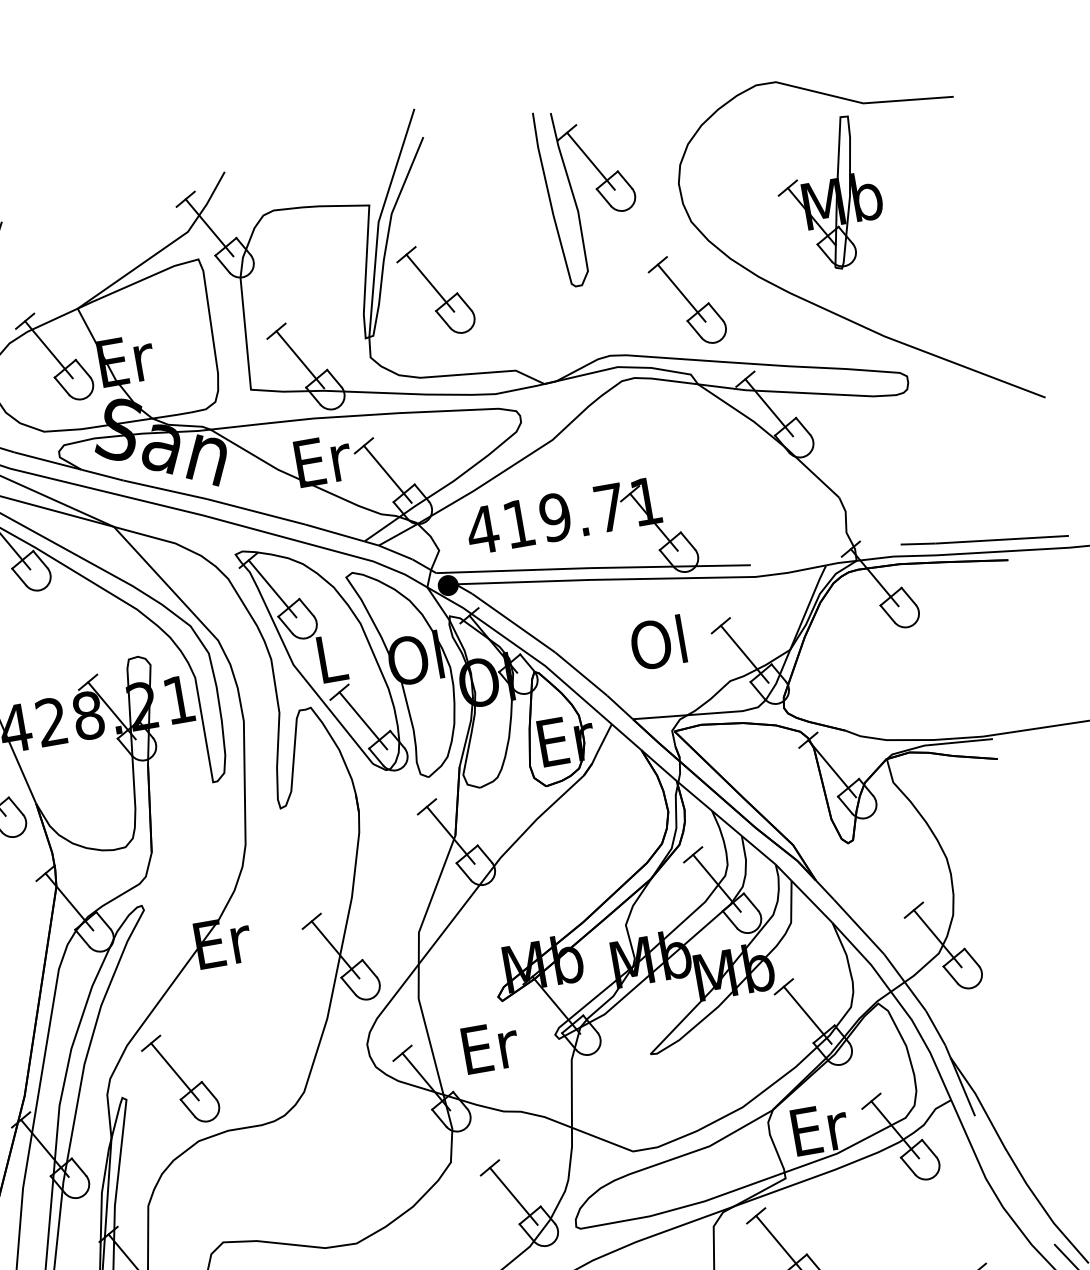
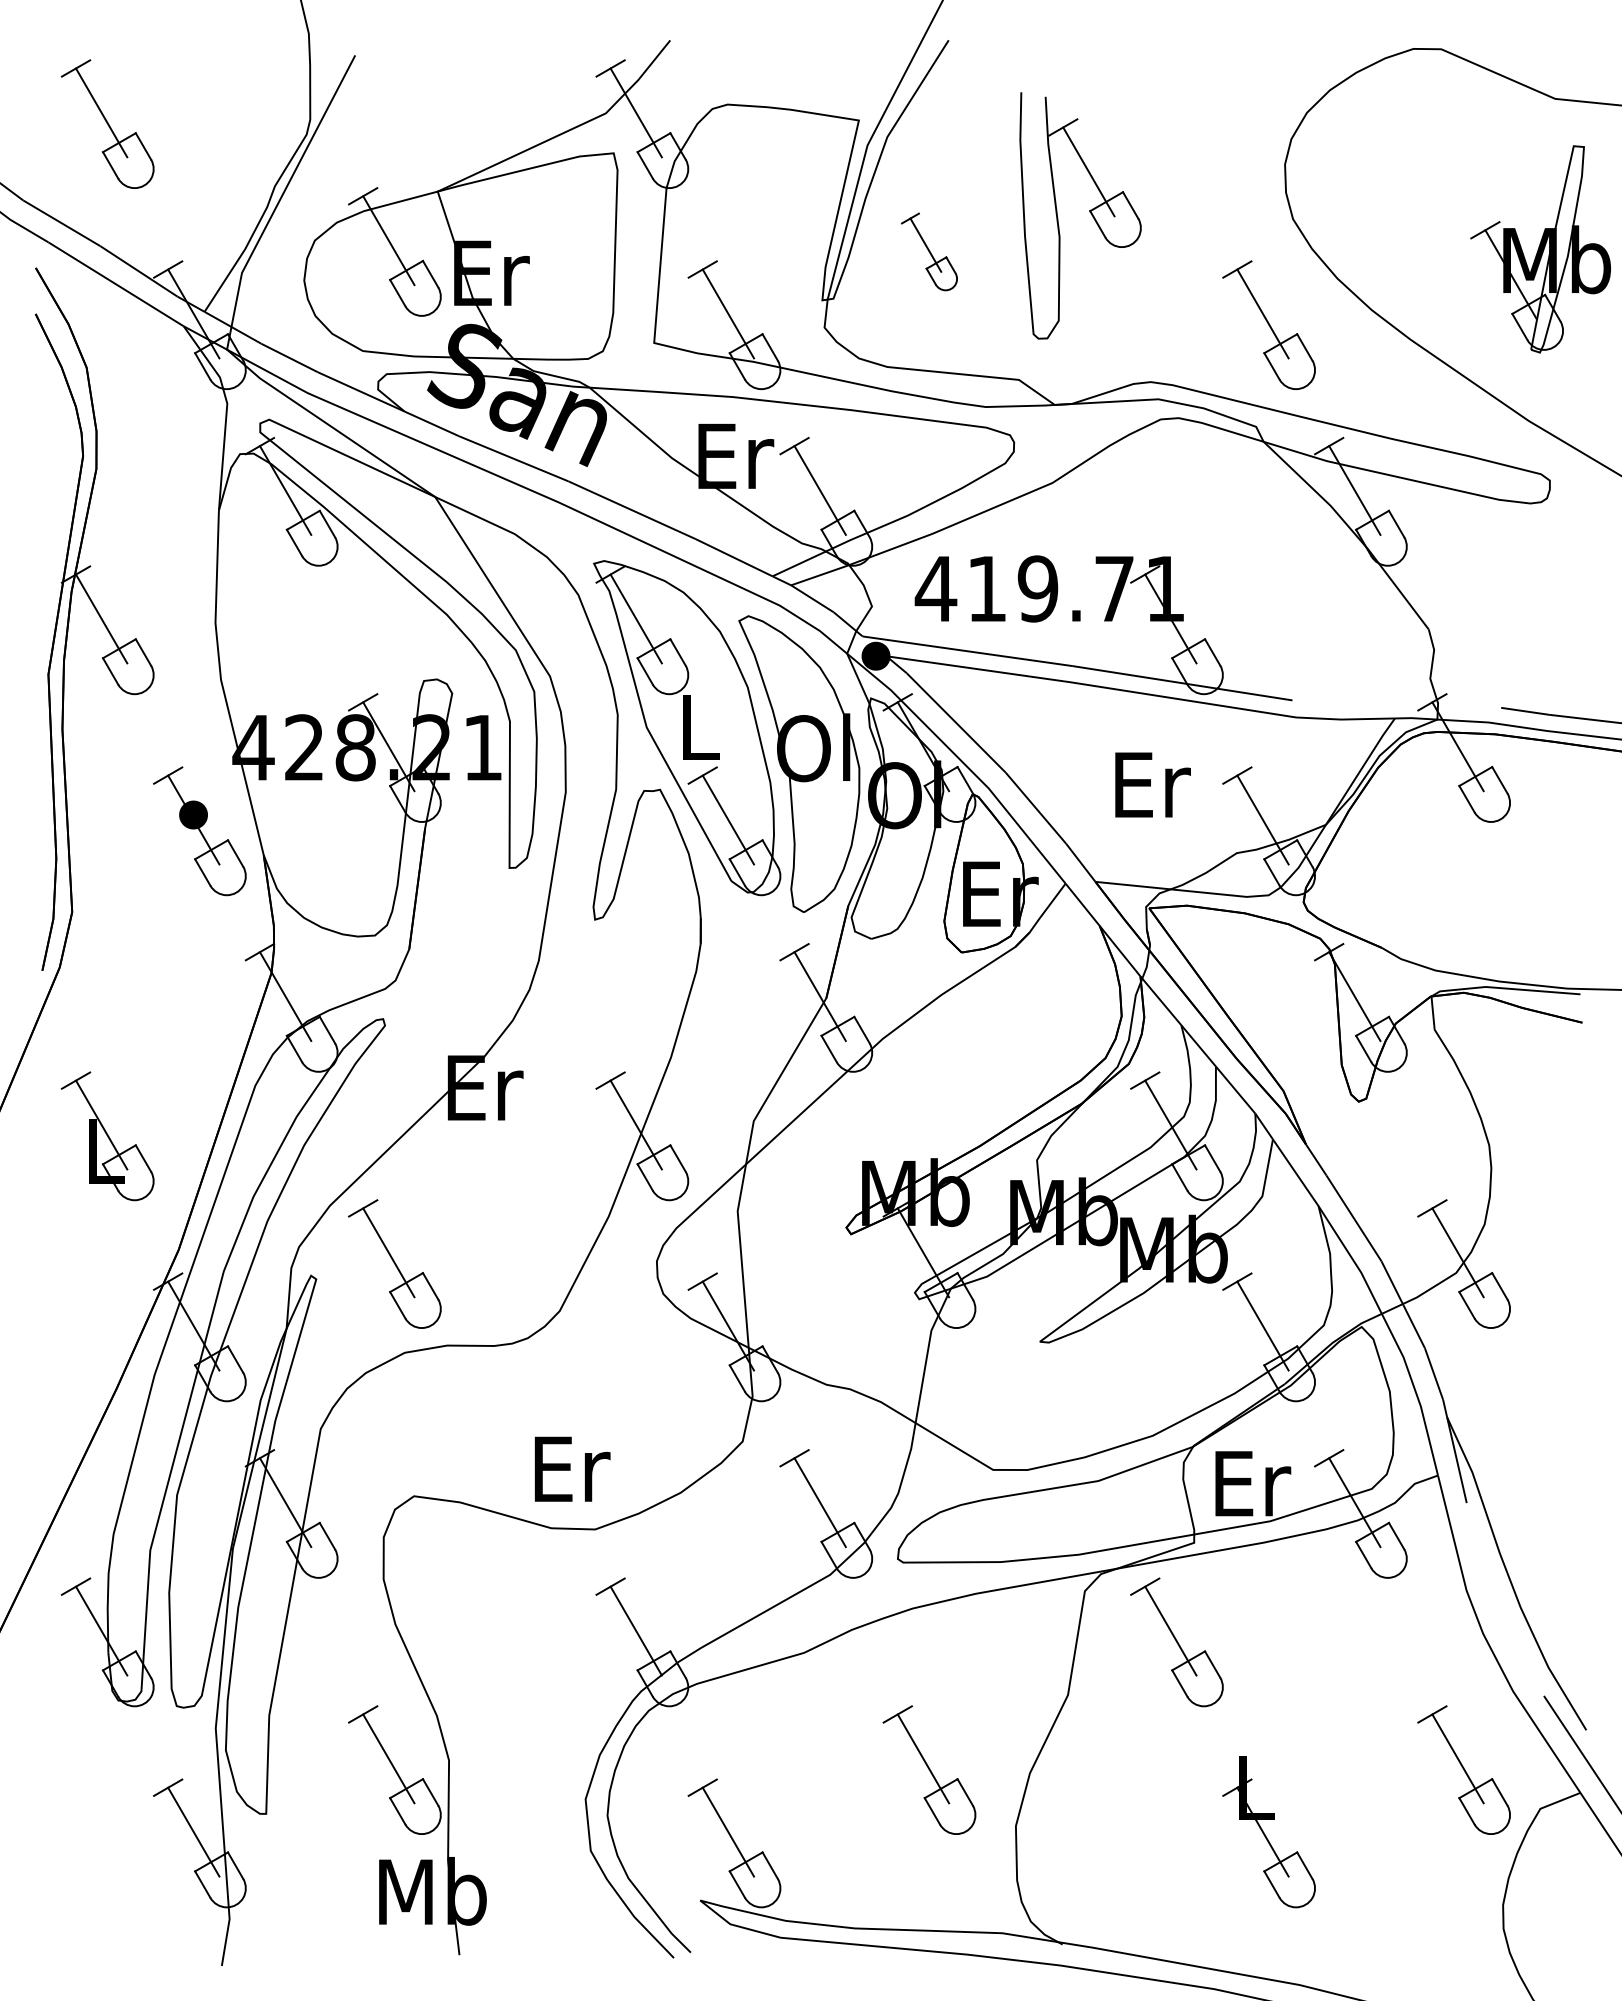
part: (596, 190) -> (1089, 212), moved
part: (829, 195) -> (1540, 249), moved
part: (436, 290) -> (929, 251), size x0.6
text: (659, 642) -> (1150, 783), Ol -> Er
text: (490, 1046) -> (572, 1468), moved

